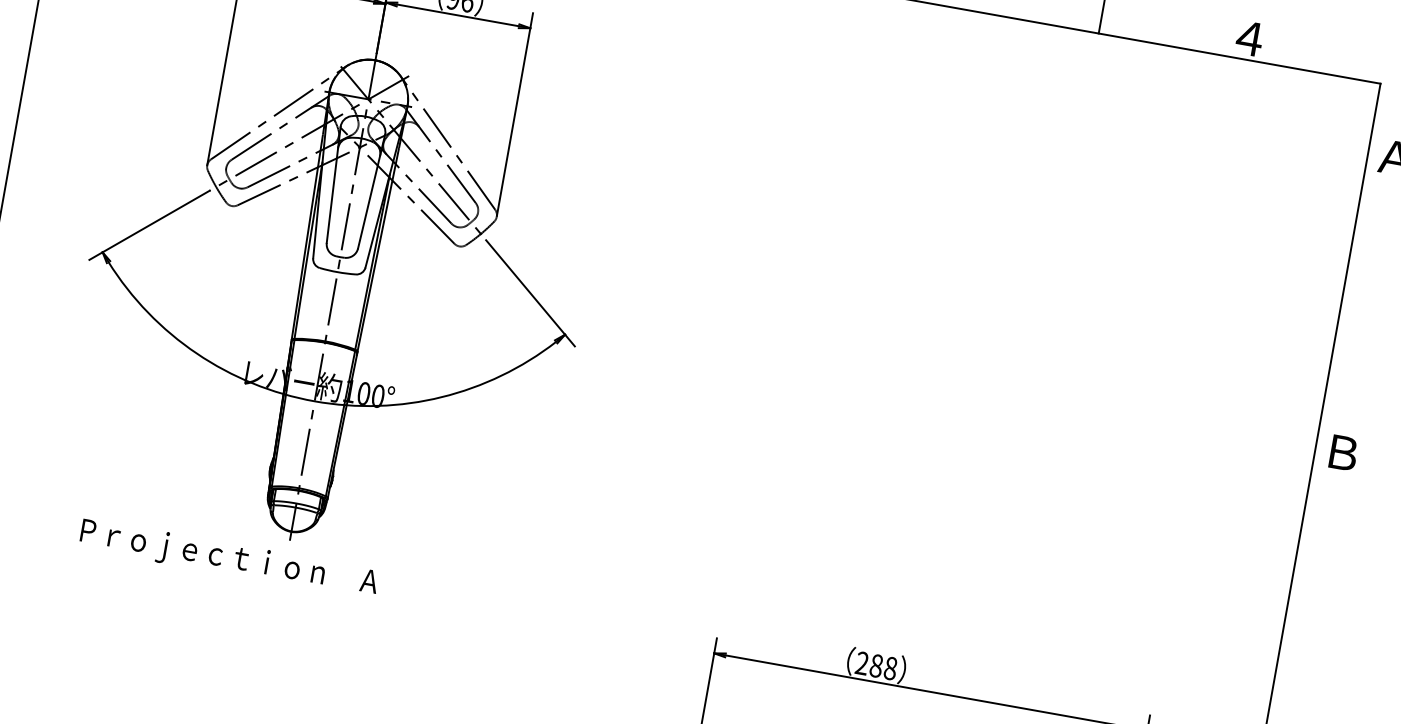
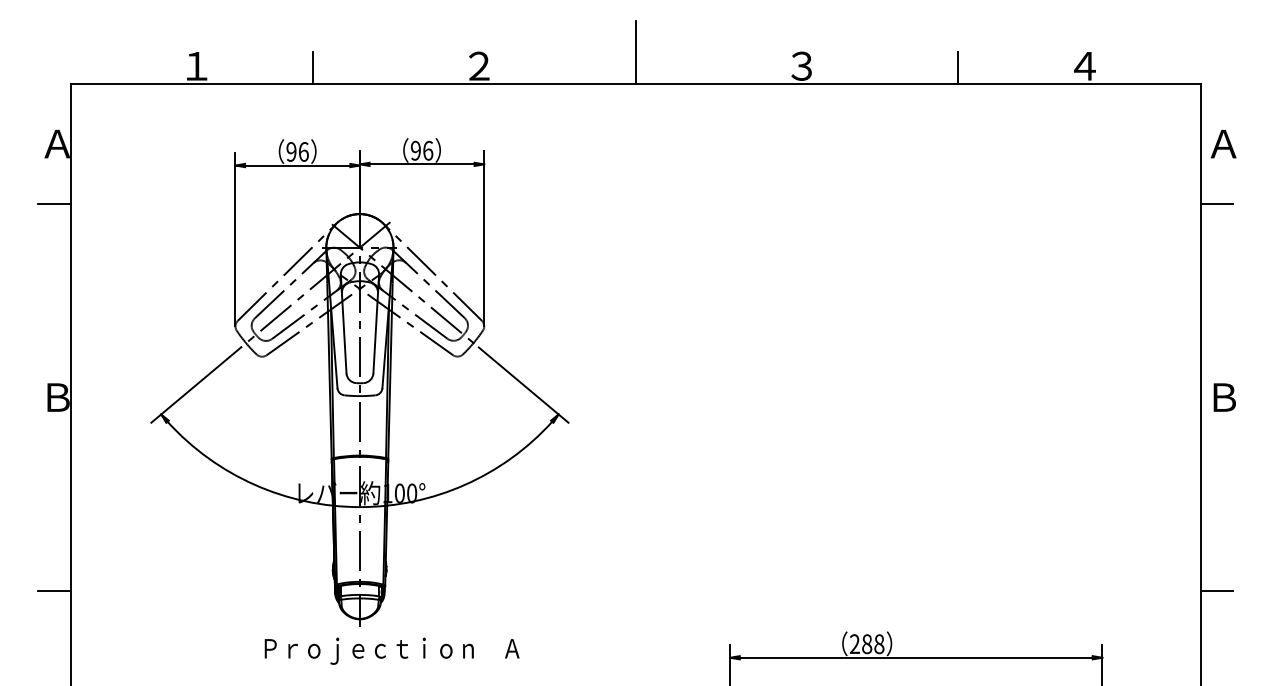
line: (1374, 225) -> (1216, 203), added
text: (228, 558) -> (391, 650), moved
line: (1293, 677) -> (1216, 591), added

